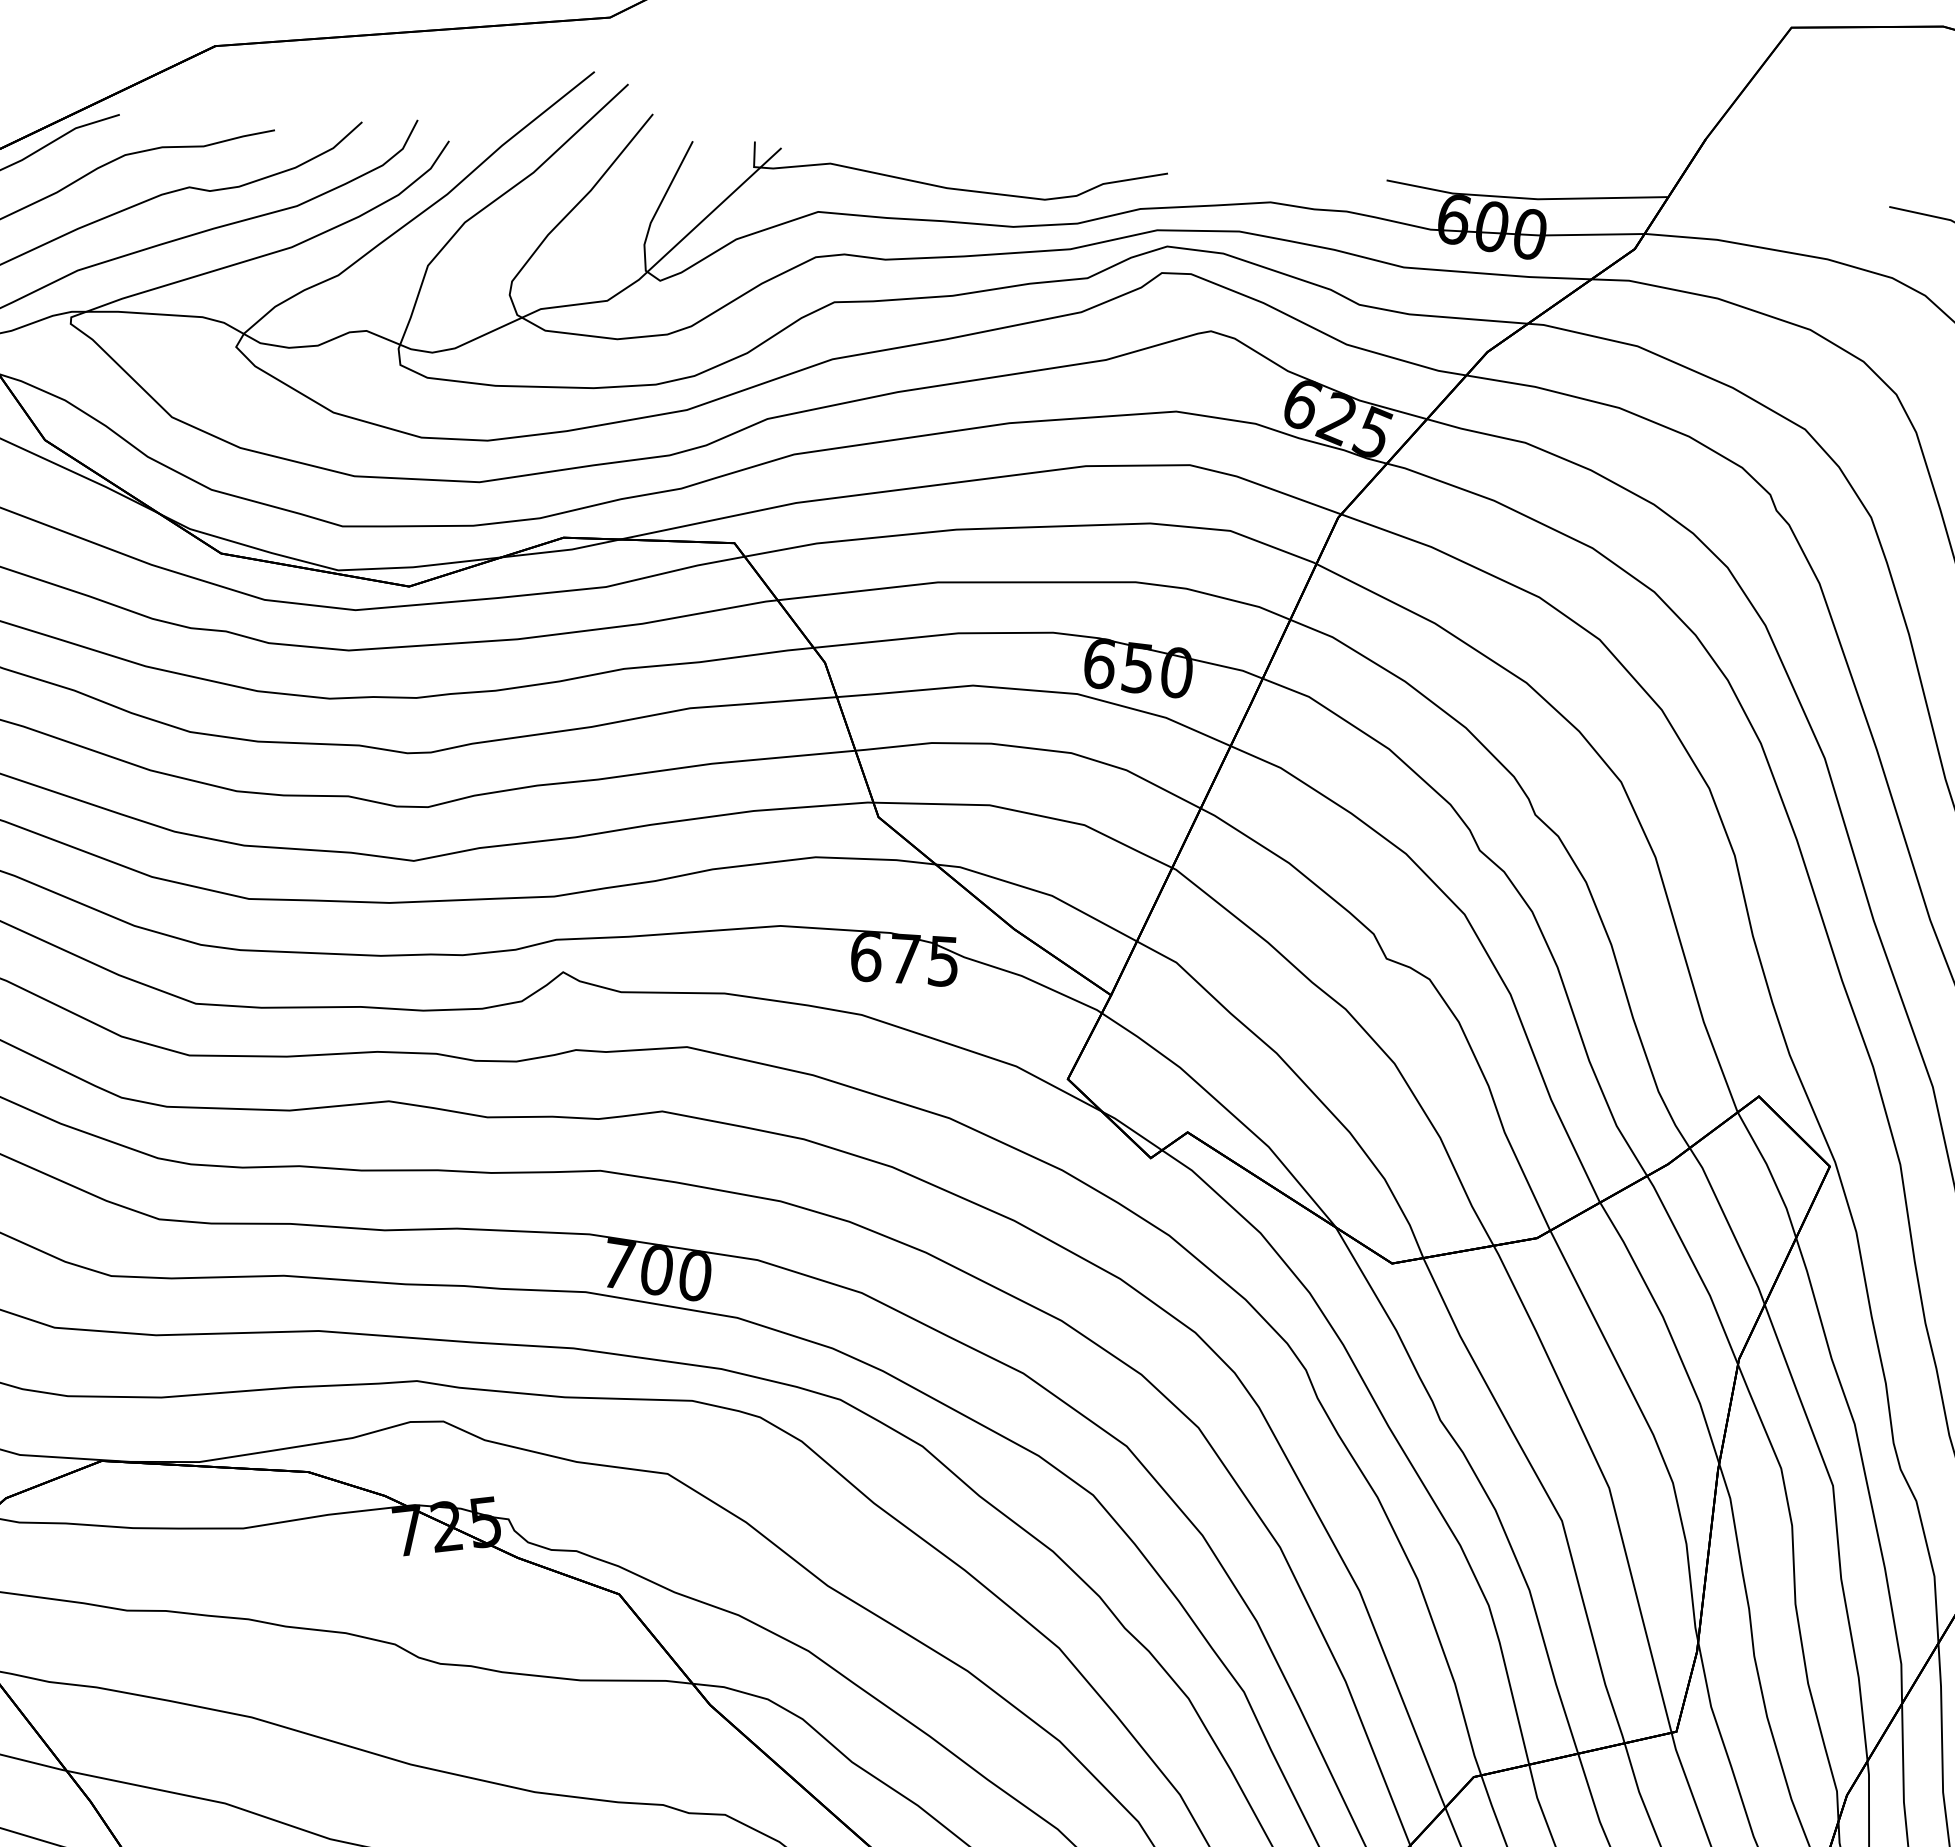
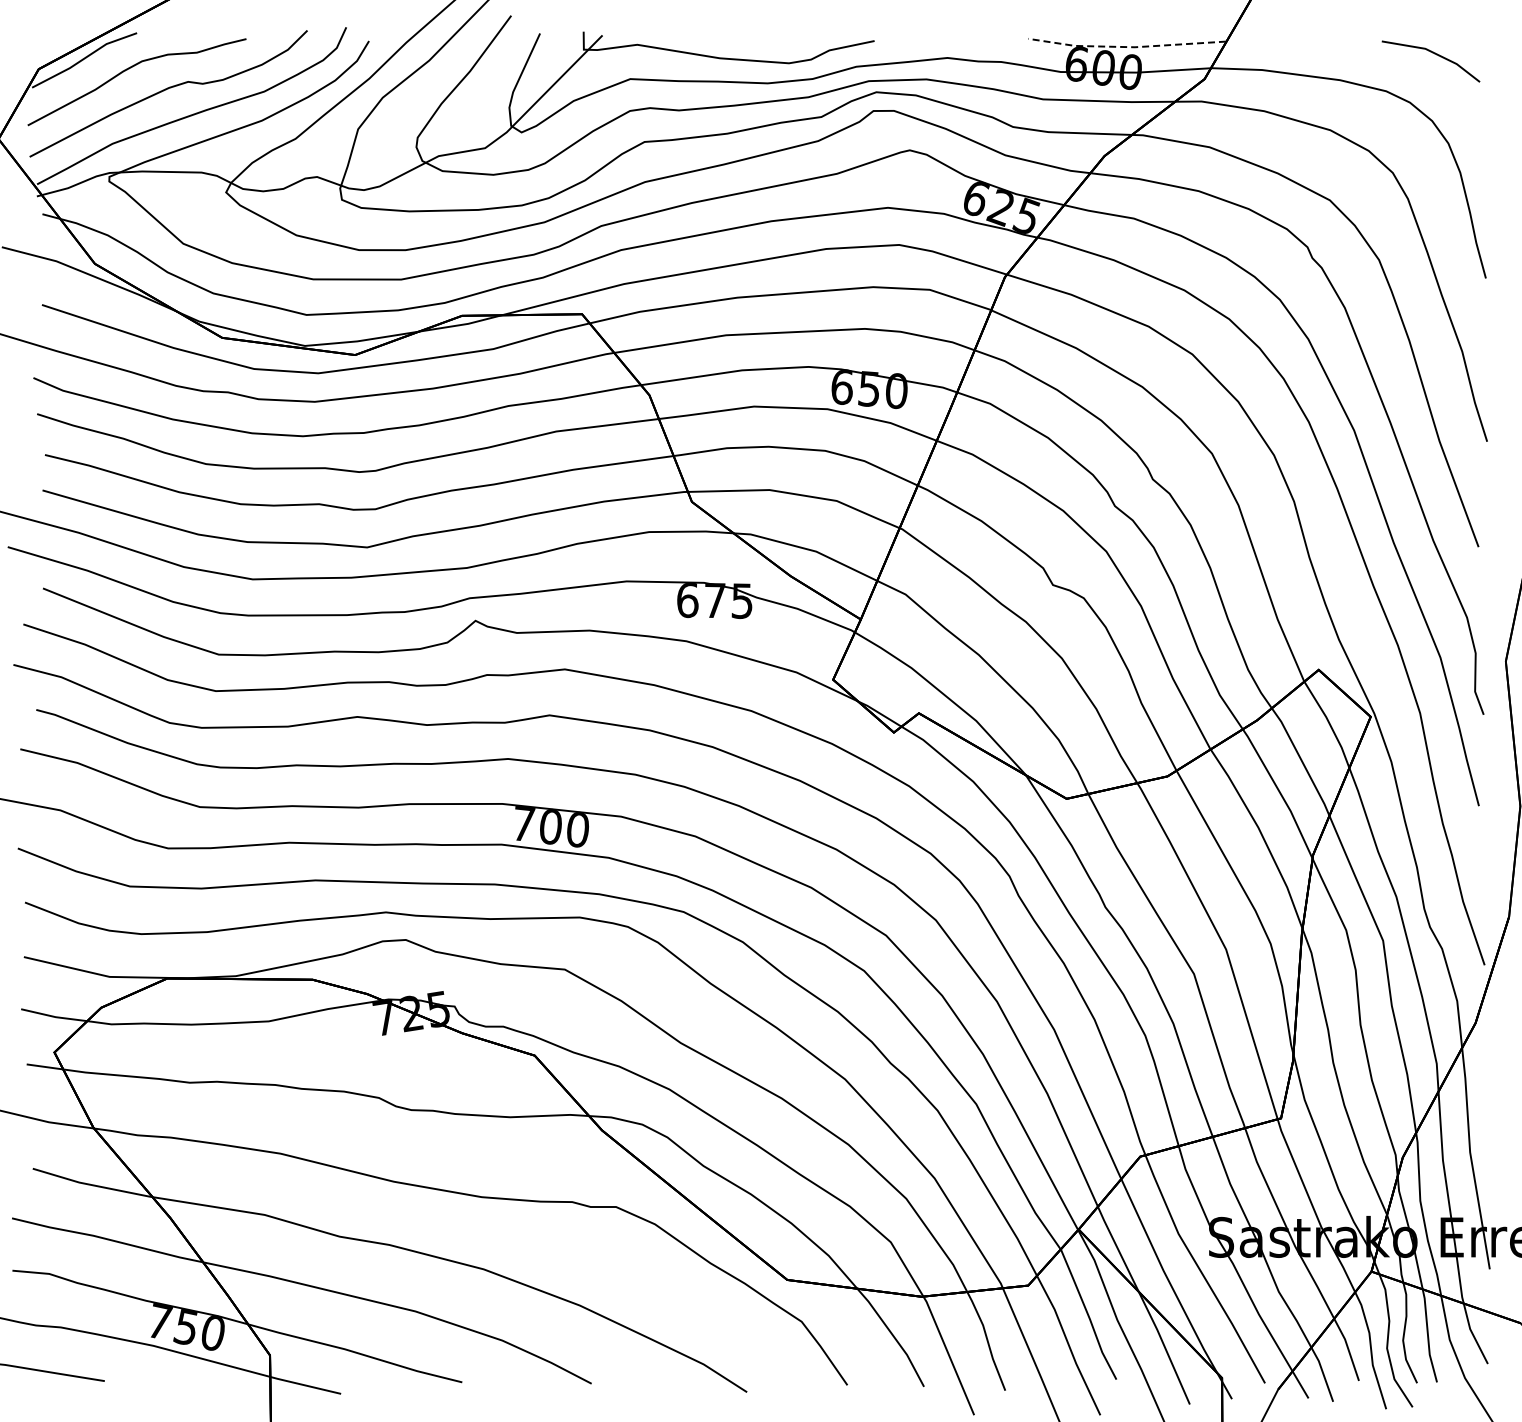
line: (1527, 199) -> (1127, 47), solid -> dashed

